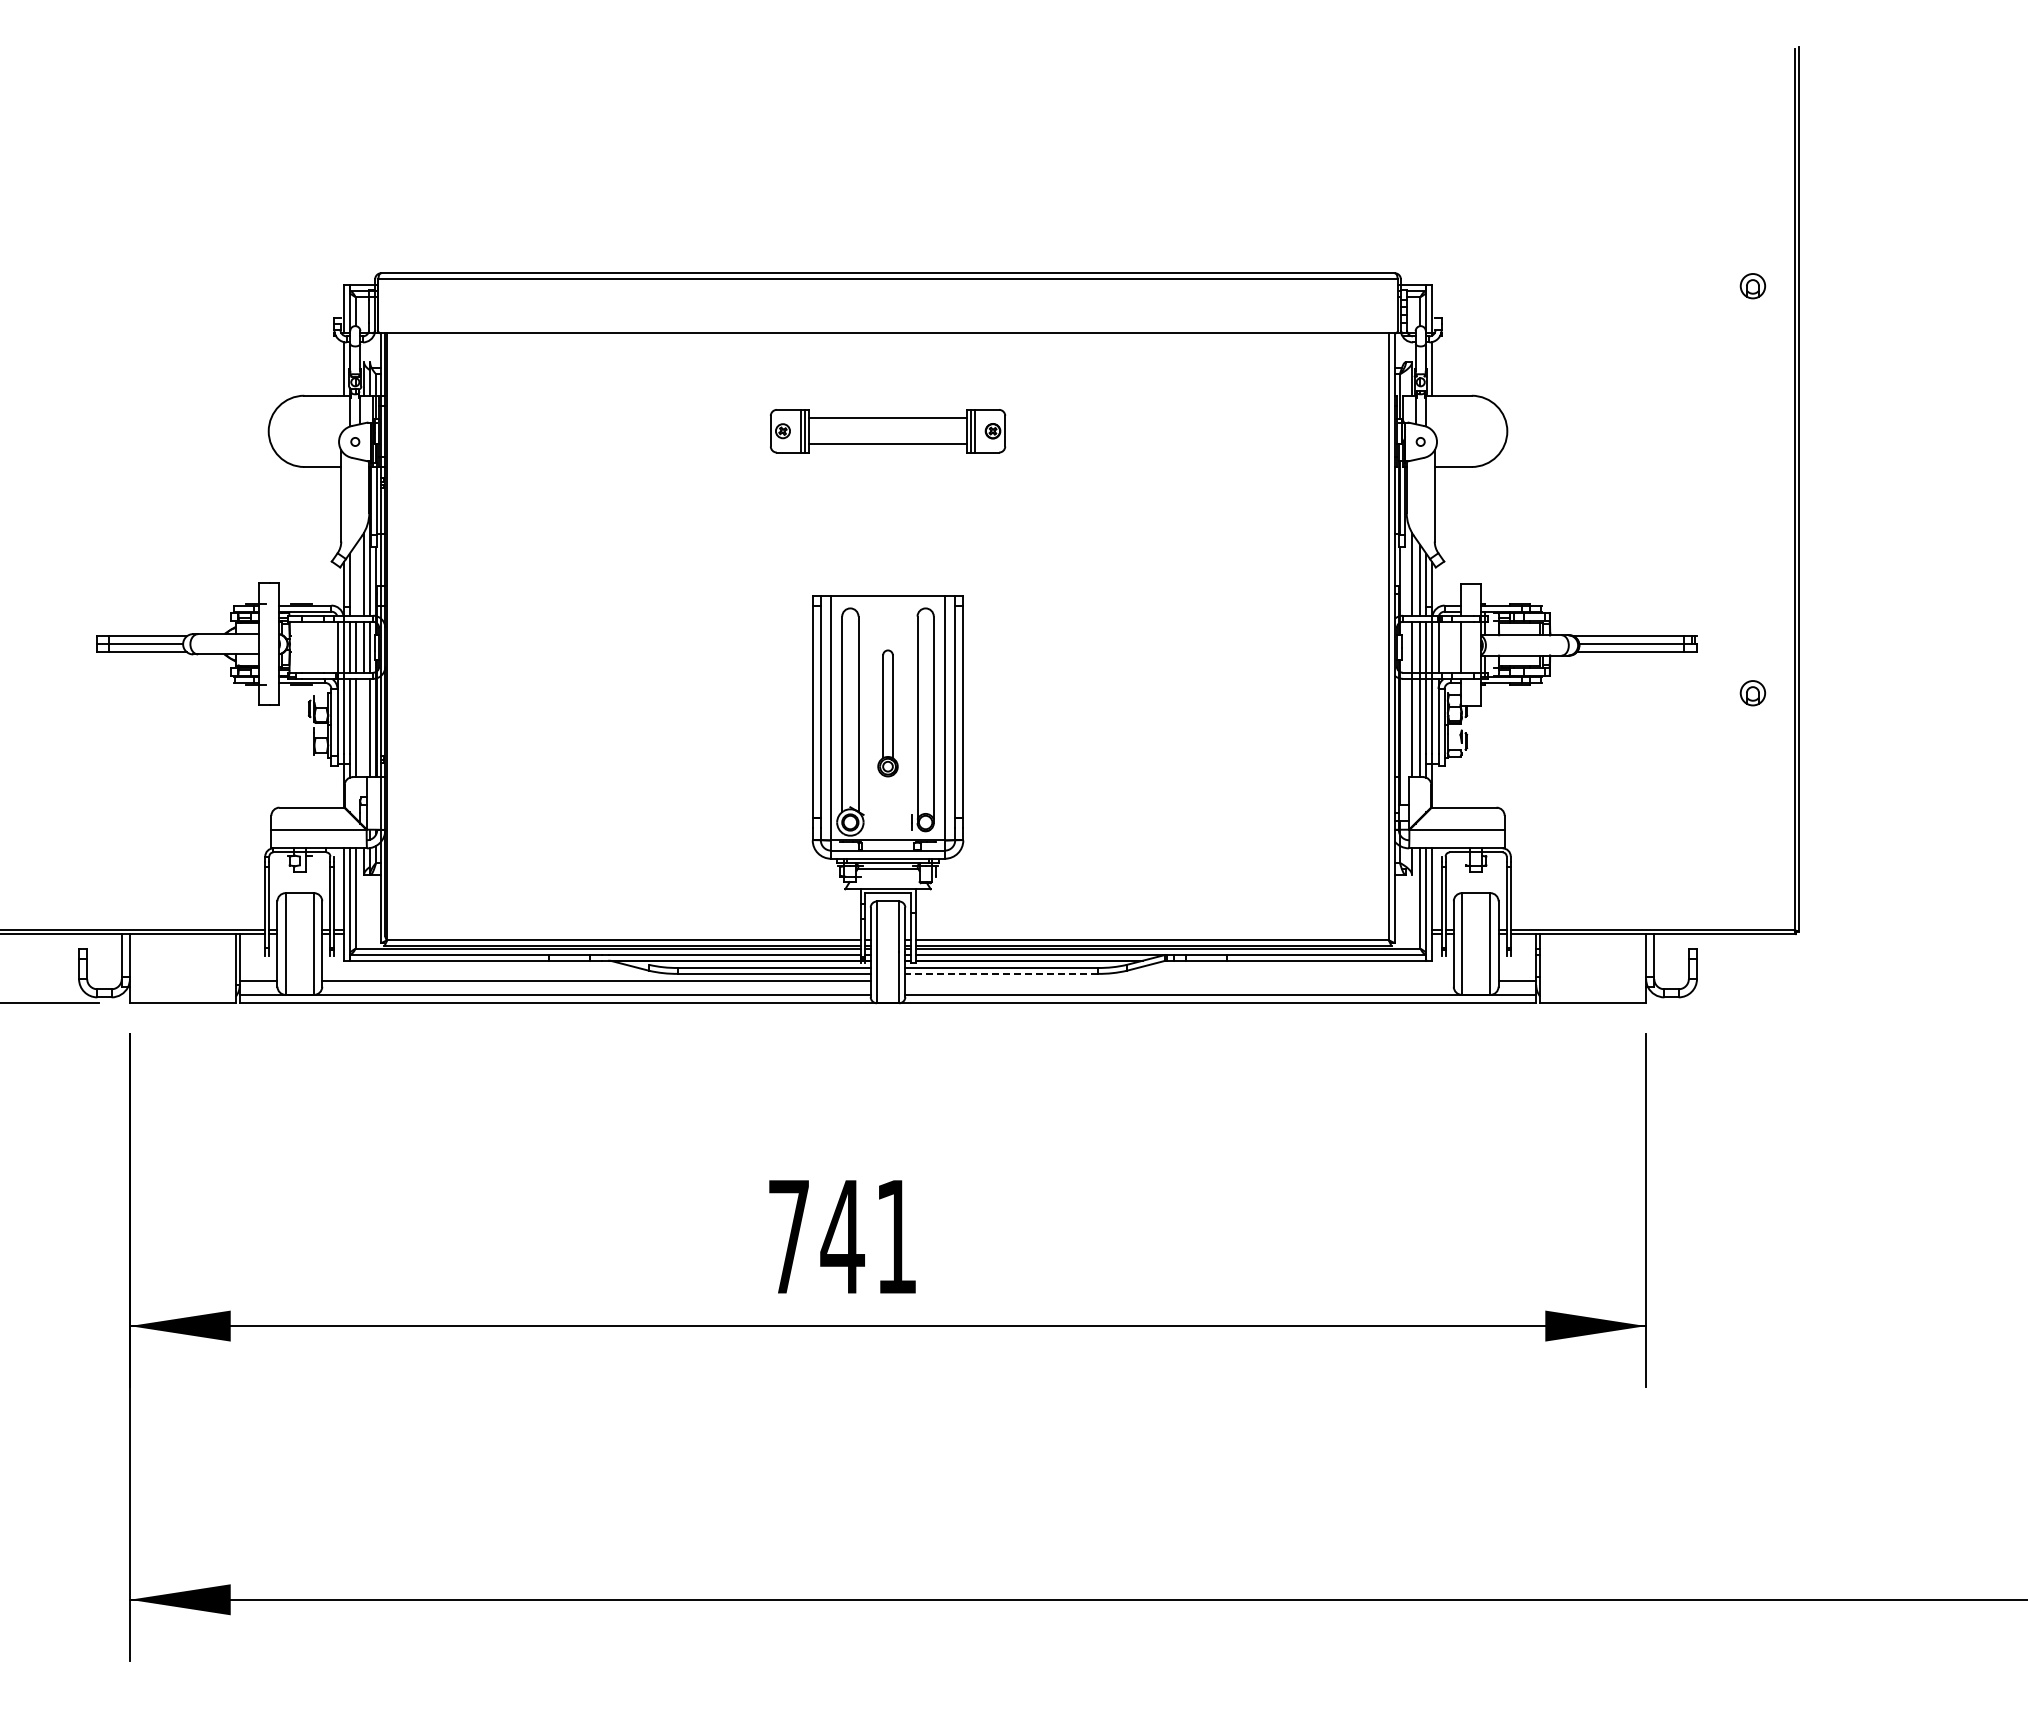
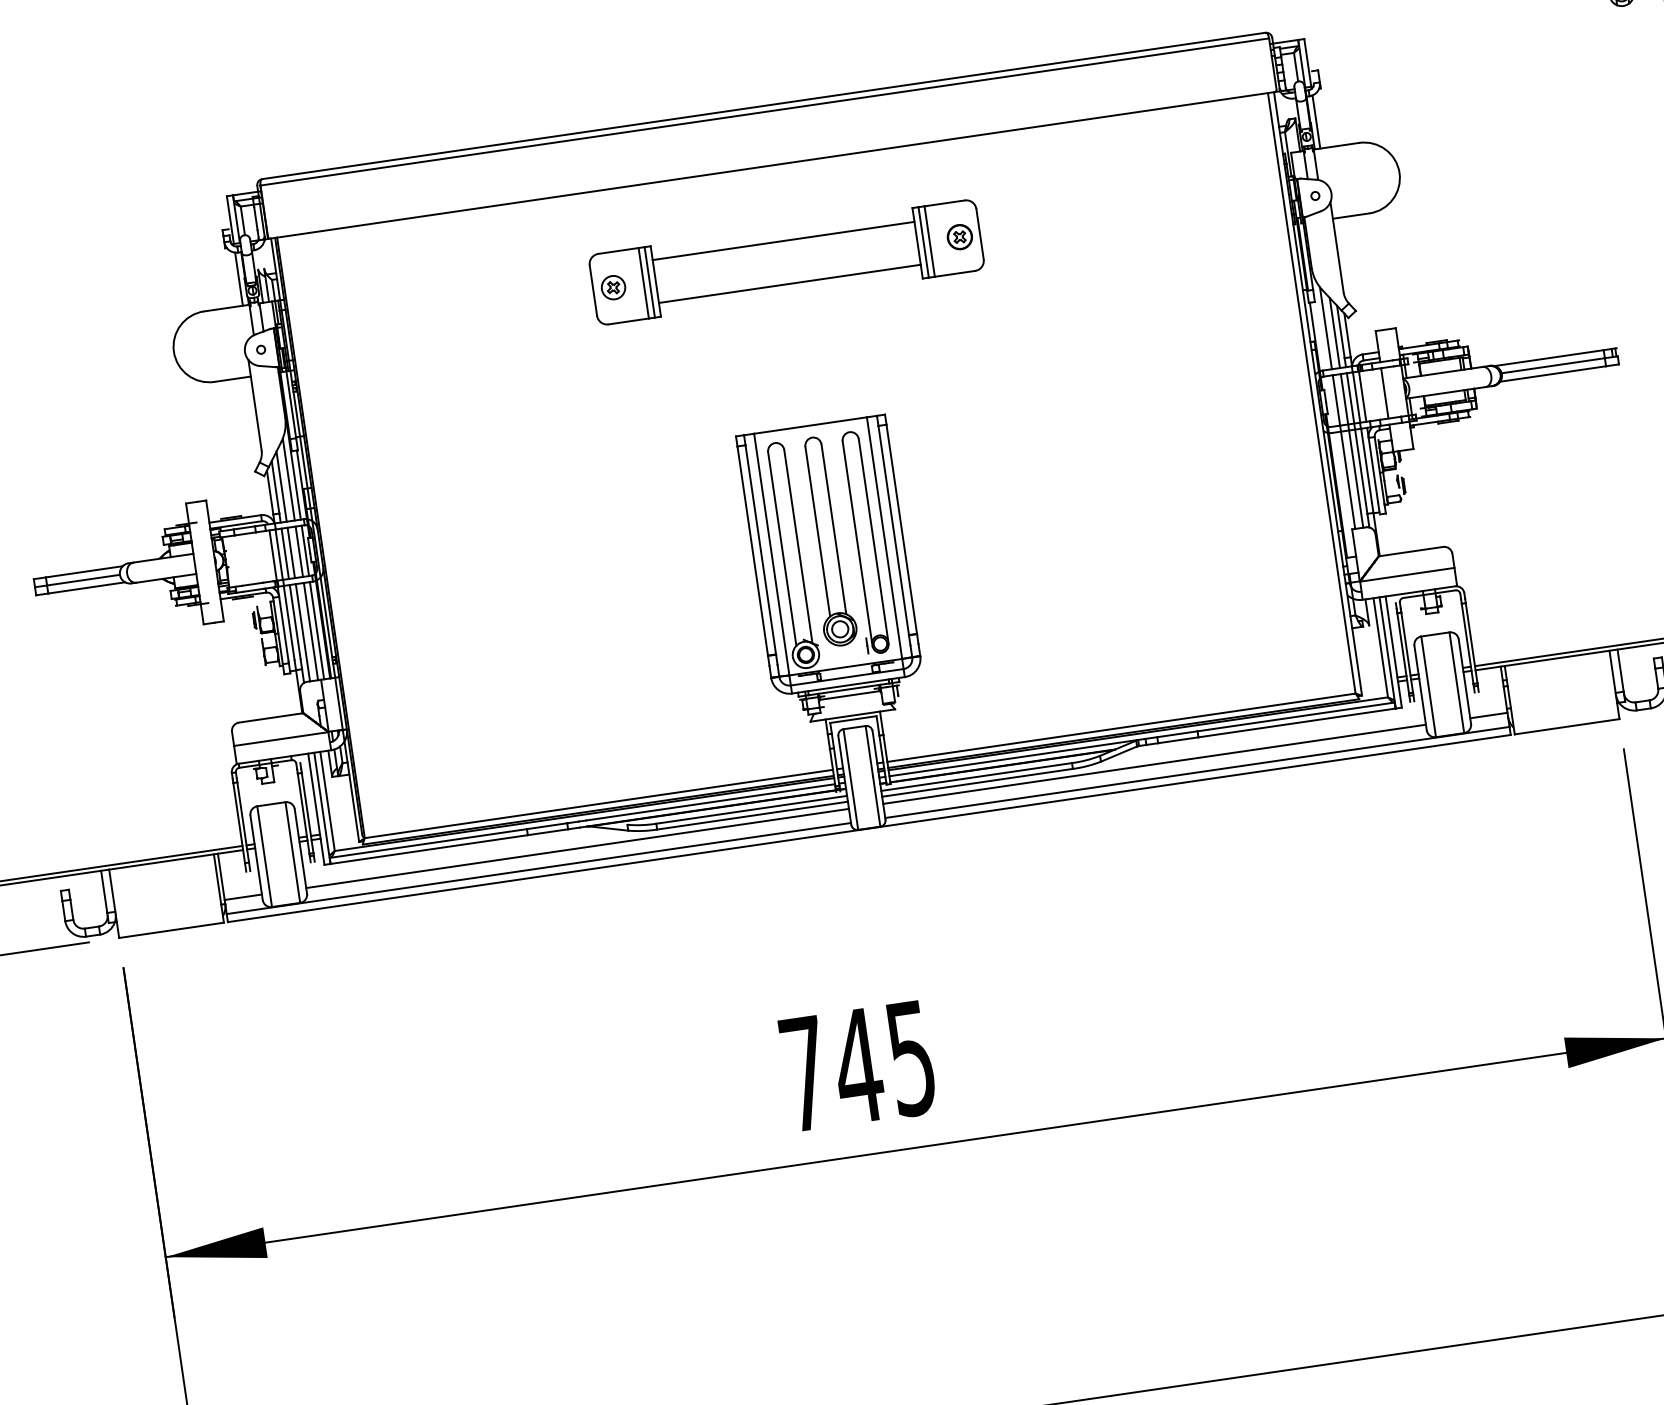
part: (887, 430) -> (786, 261), size x1.67
line: (355, 579) -> (281, 485), added
part: (887, 713) -> (826, 541), size x1.67
line: (363, 727) -> (310, 631), added
line: (1001, 973) -> (977, 782), dashed -> solid
line: (1179, 981) -> (1154, 764), added
text: (896, 1237) -> (911, 1058), 741 -> 745

